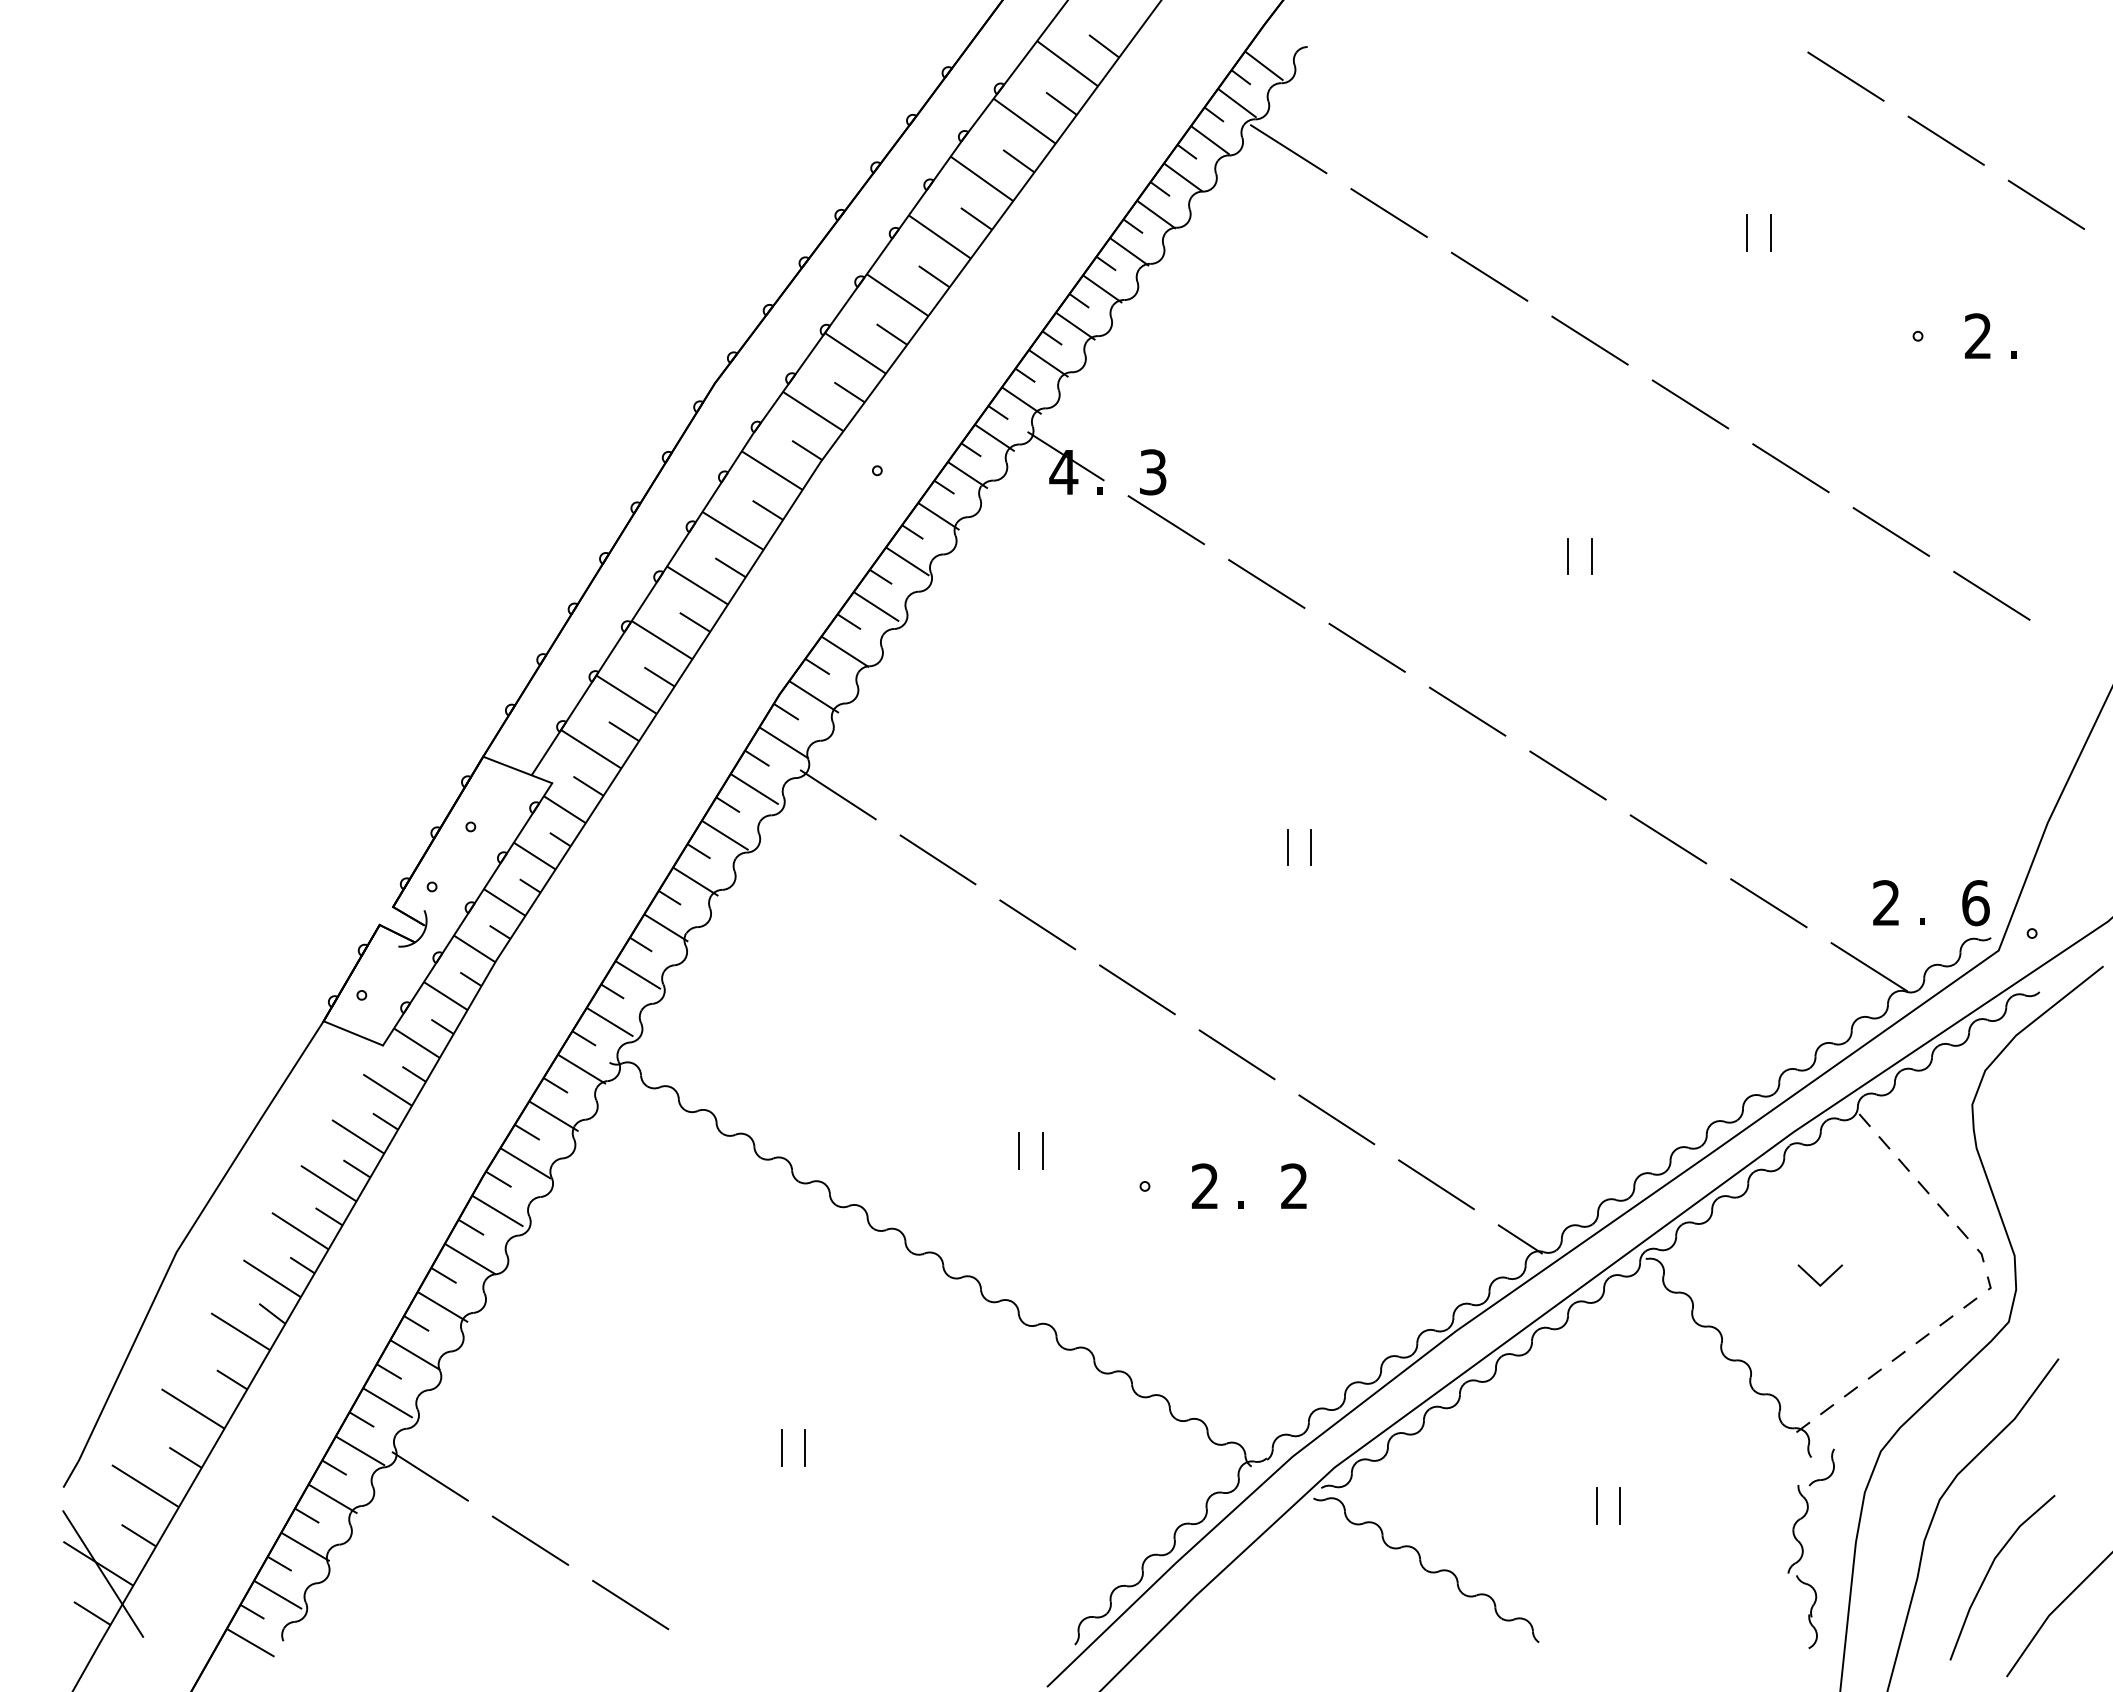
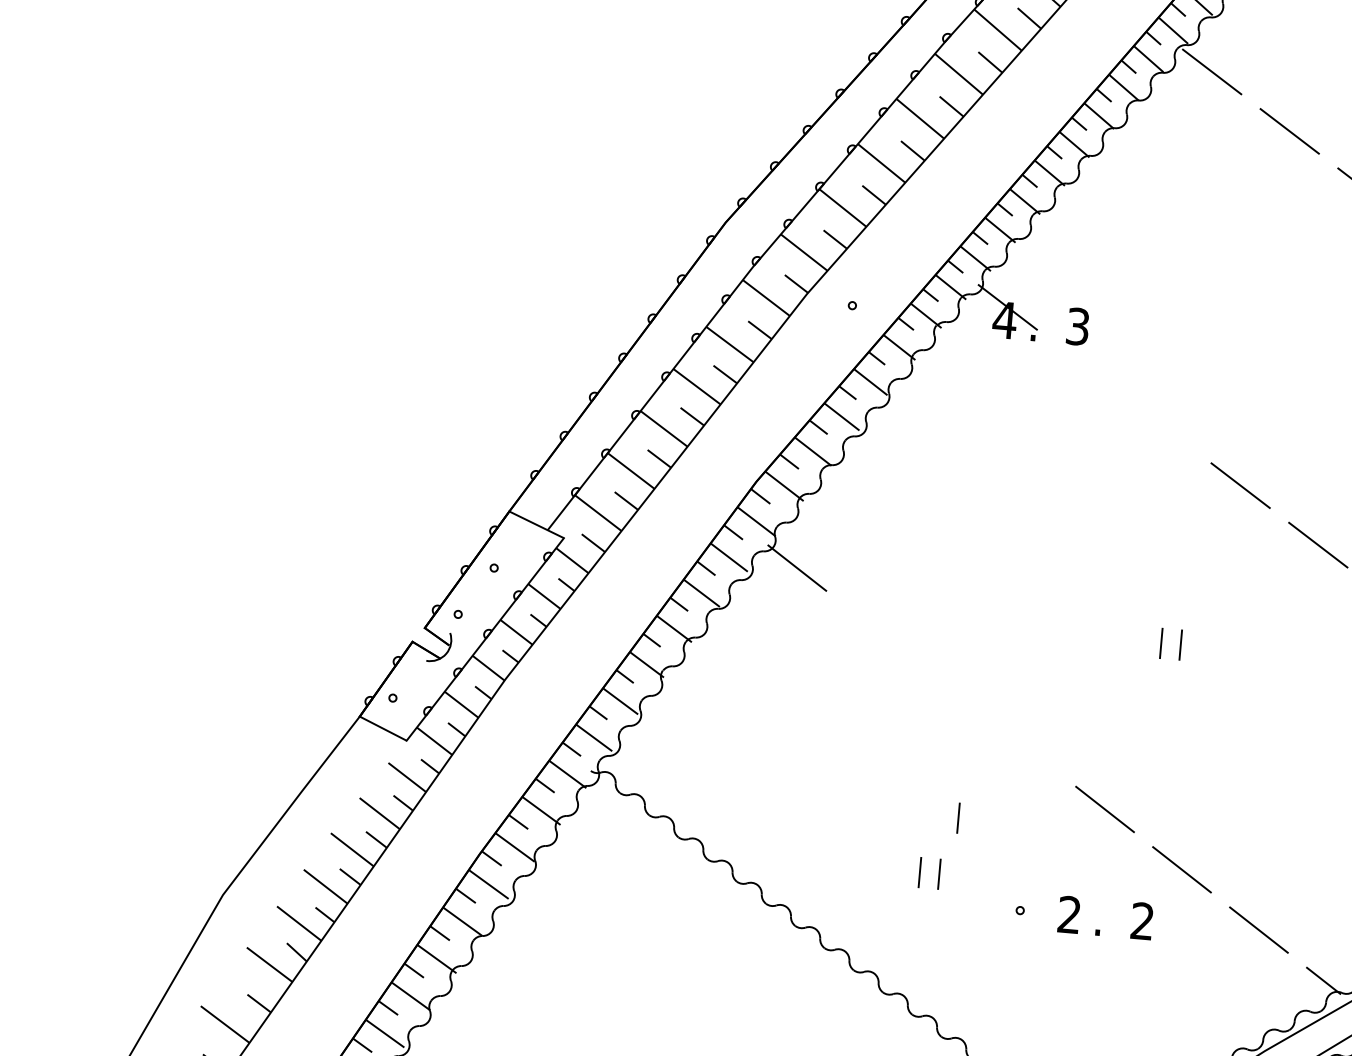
line: (1166, 520) -> (1085, 367), removed
line: (1266, 583) -> (1162, 425), removed
line: (937, 859) -> (873, 628), removed
line: (1037, 924) -> (951, 688), removed
line: (1137, 989) -> (1028, 748), removed
line: (1059, 1080) -> (957, 817), added

